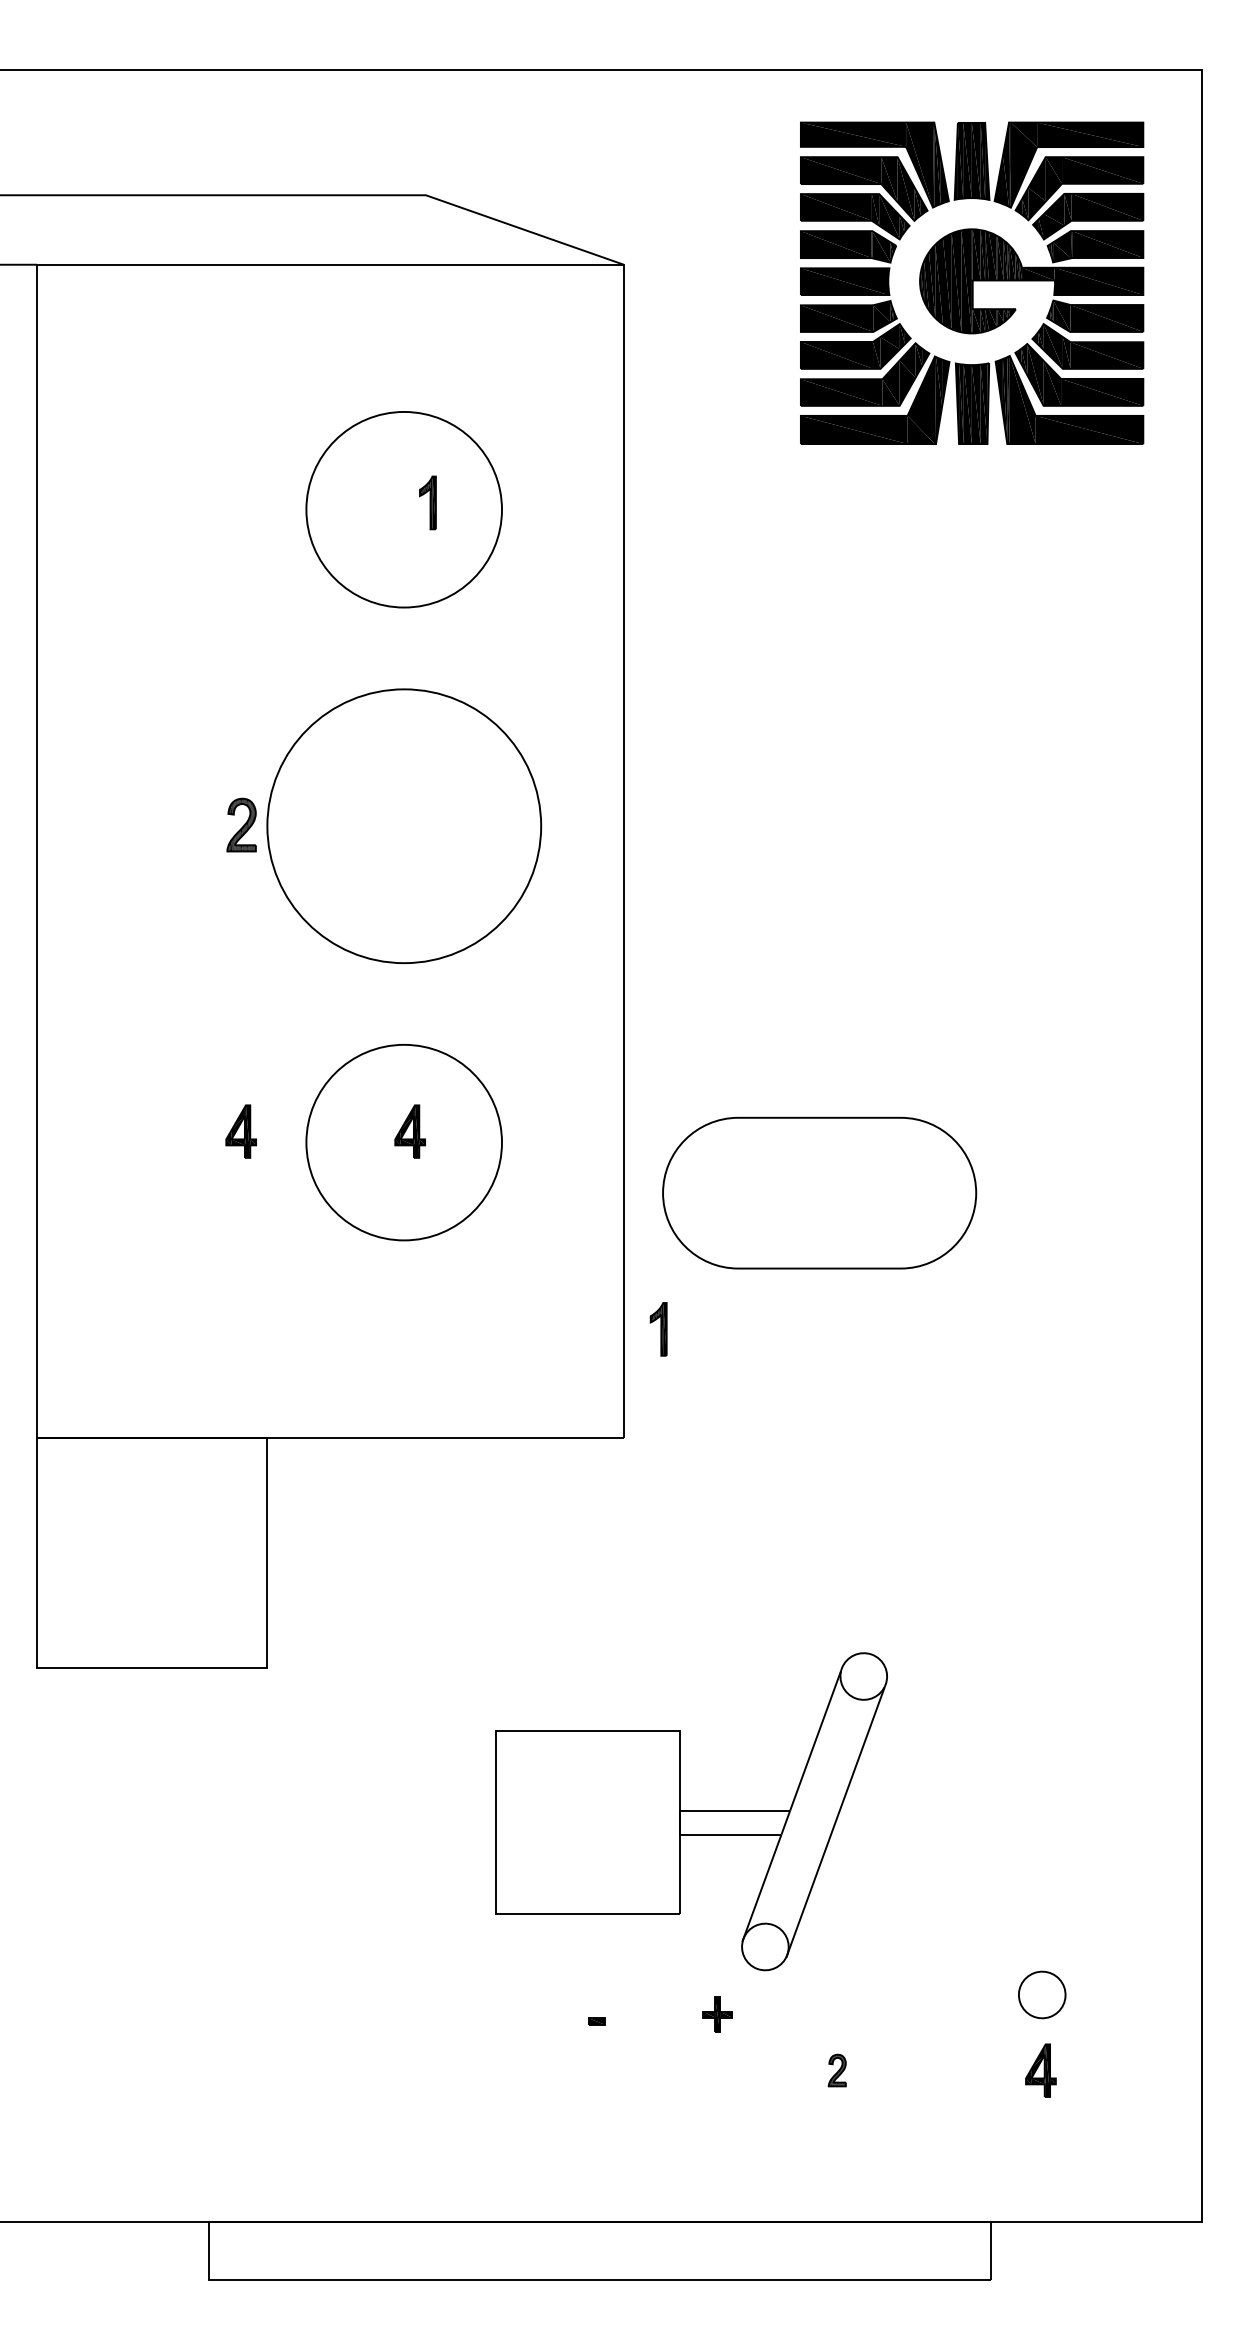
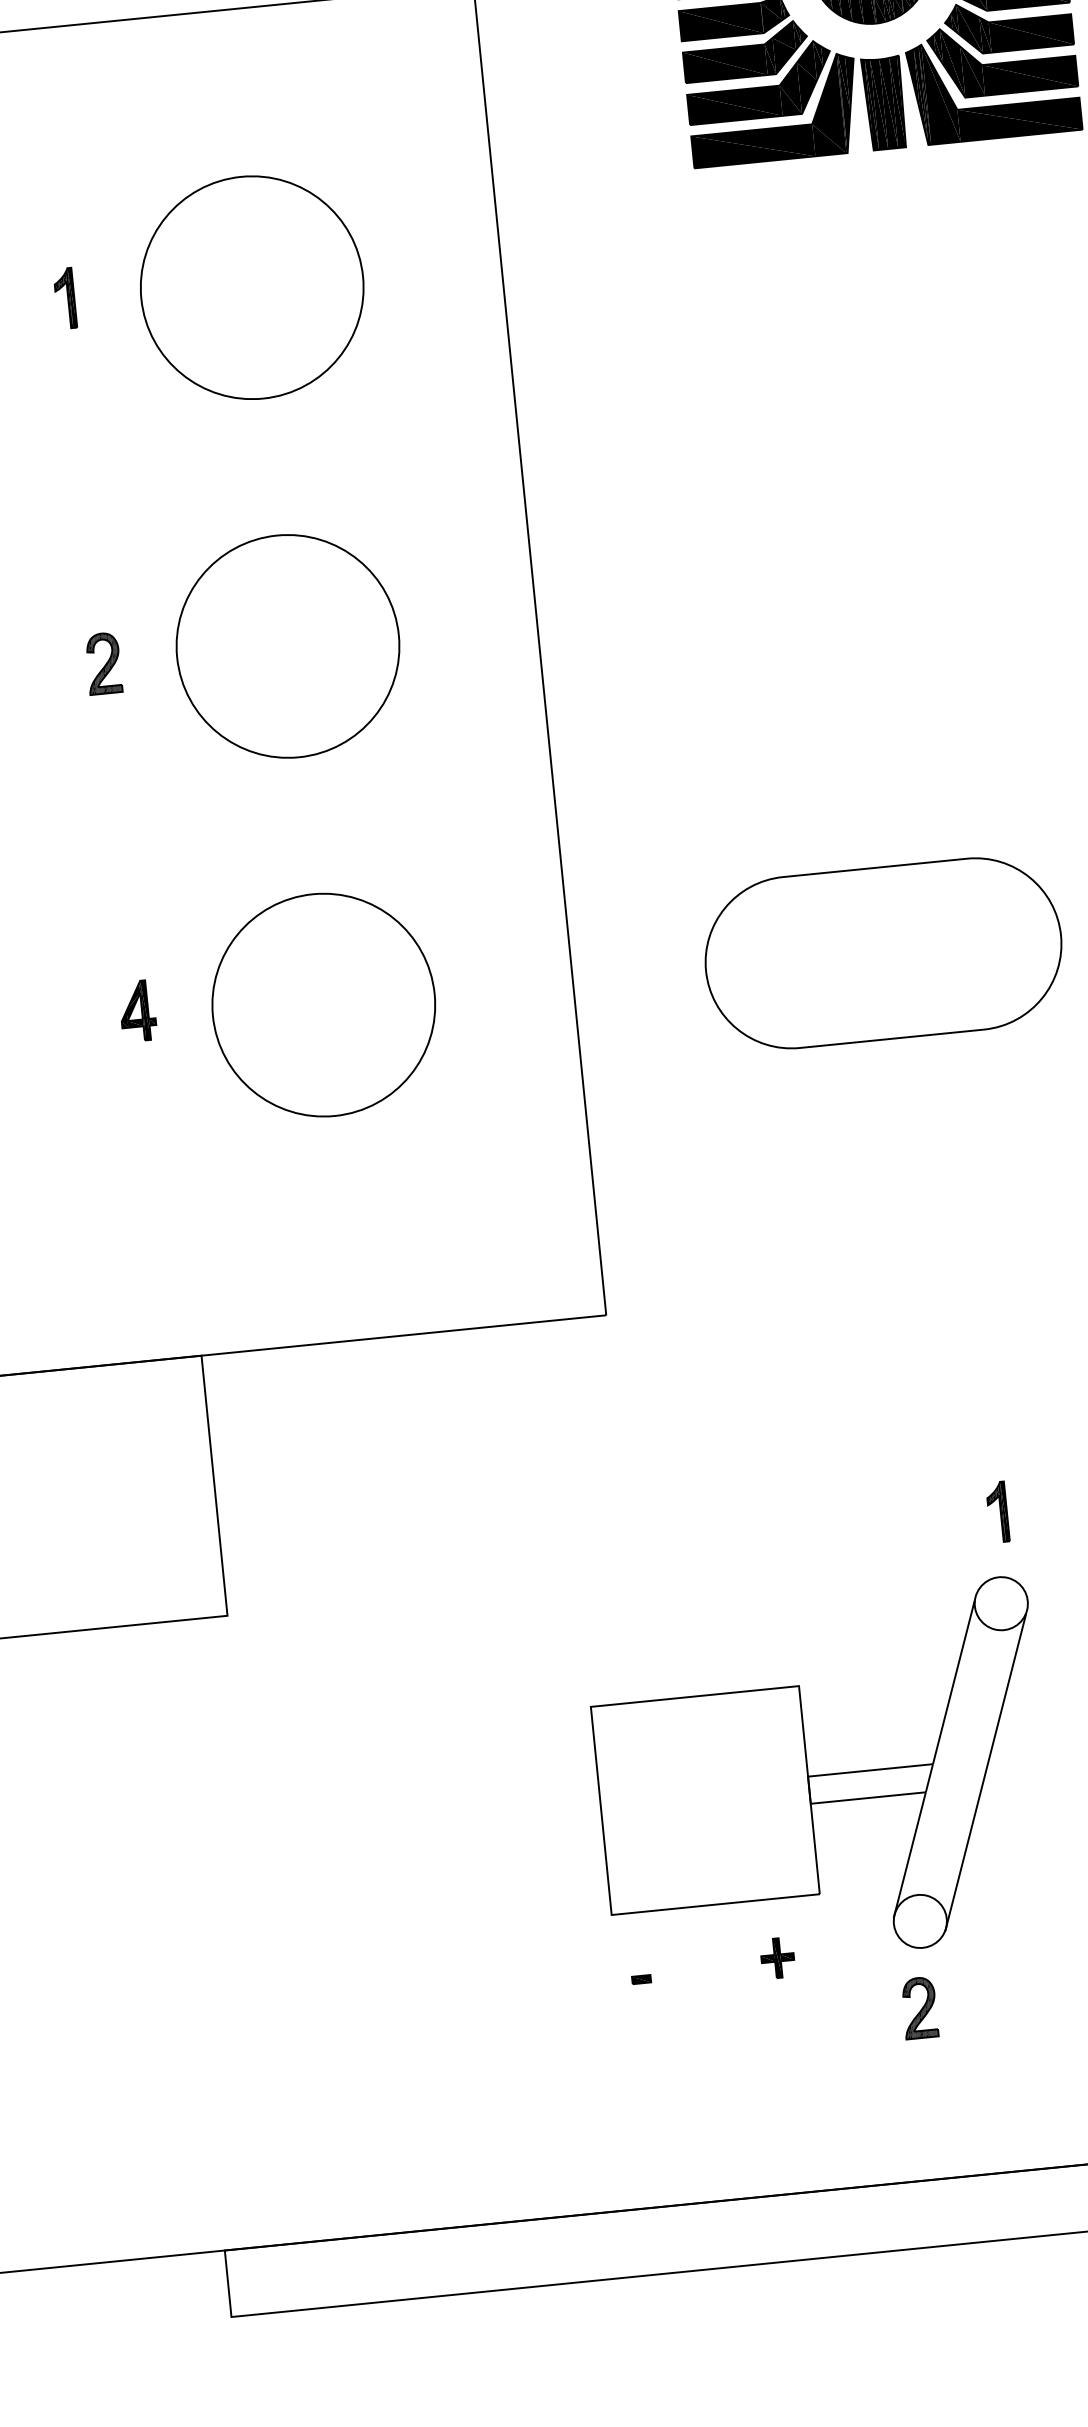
part: (427, 502) -> (64, 298), moved
part: (403, 825) -> (287, 645), size x0.71
part: (409, 1131) -> (328, 991), removed
part: (819, 1192) -> (883, 952), moved
part: (658, 1329) -> (997, 1512), moved
part: (691, 1811) -> (821, 1776), moved
part: (837, 2070) -> (919, 2007), size x1.67

